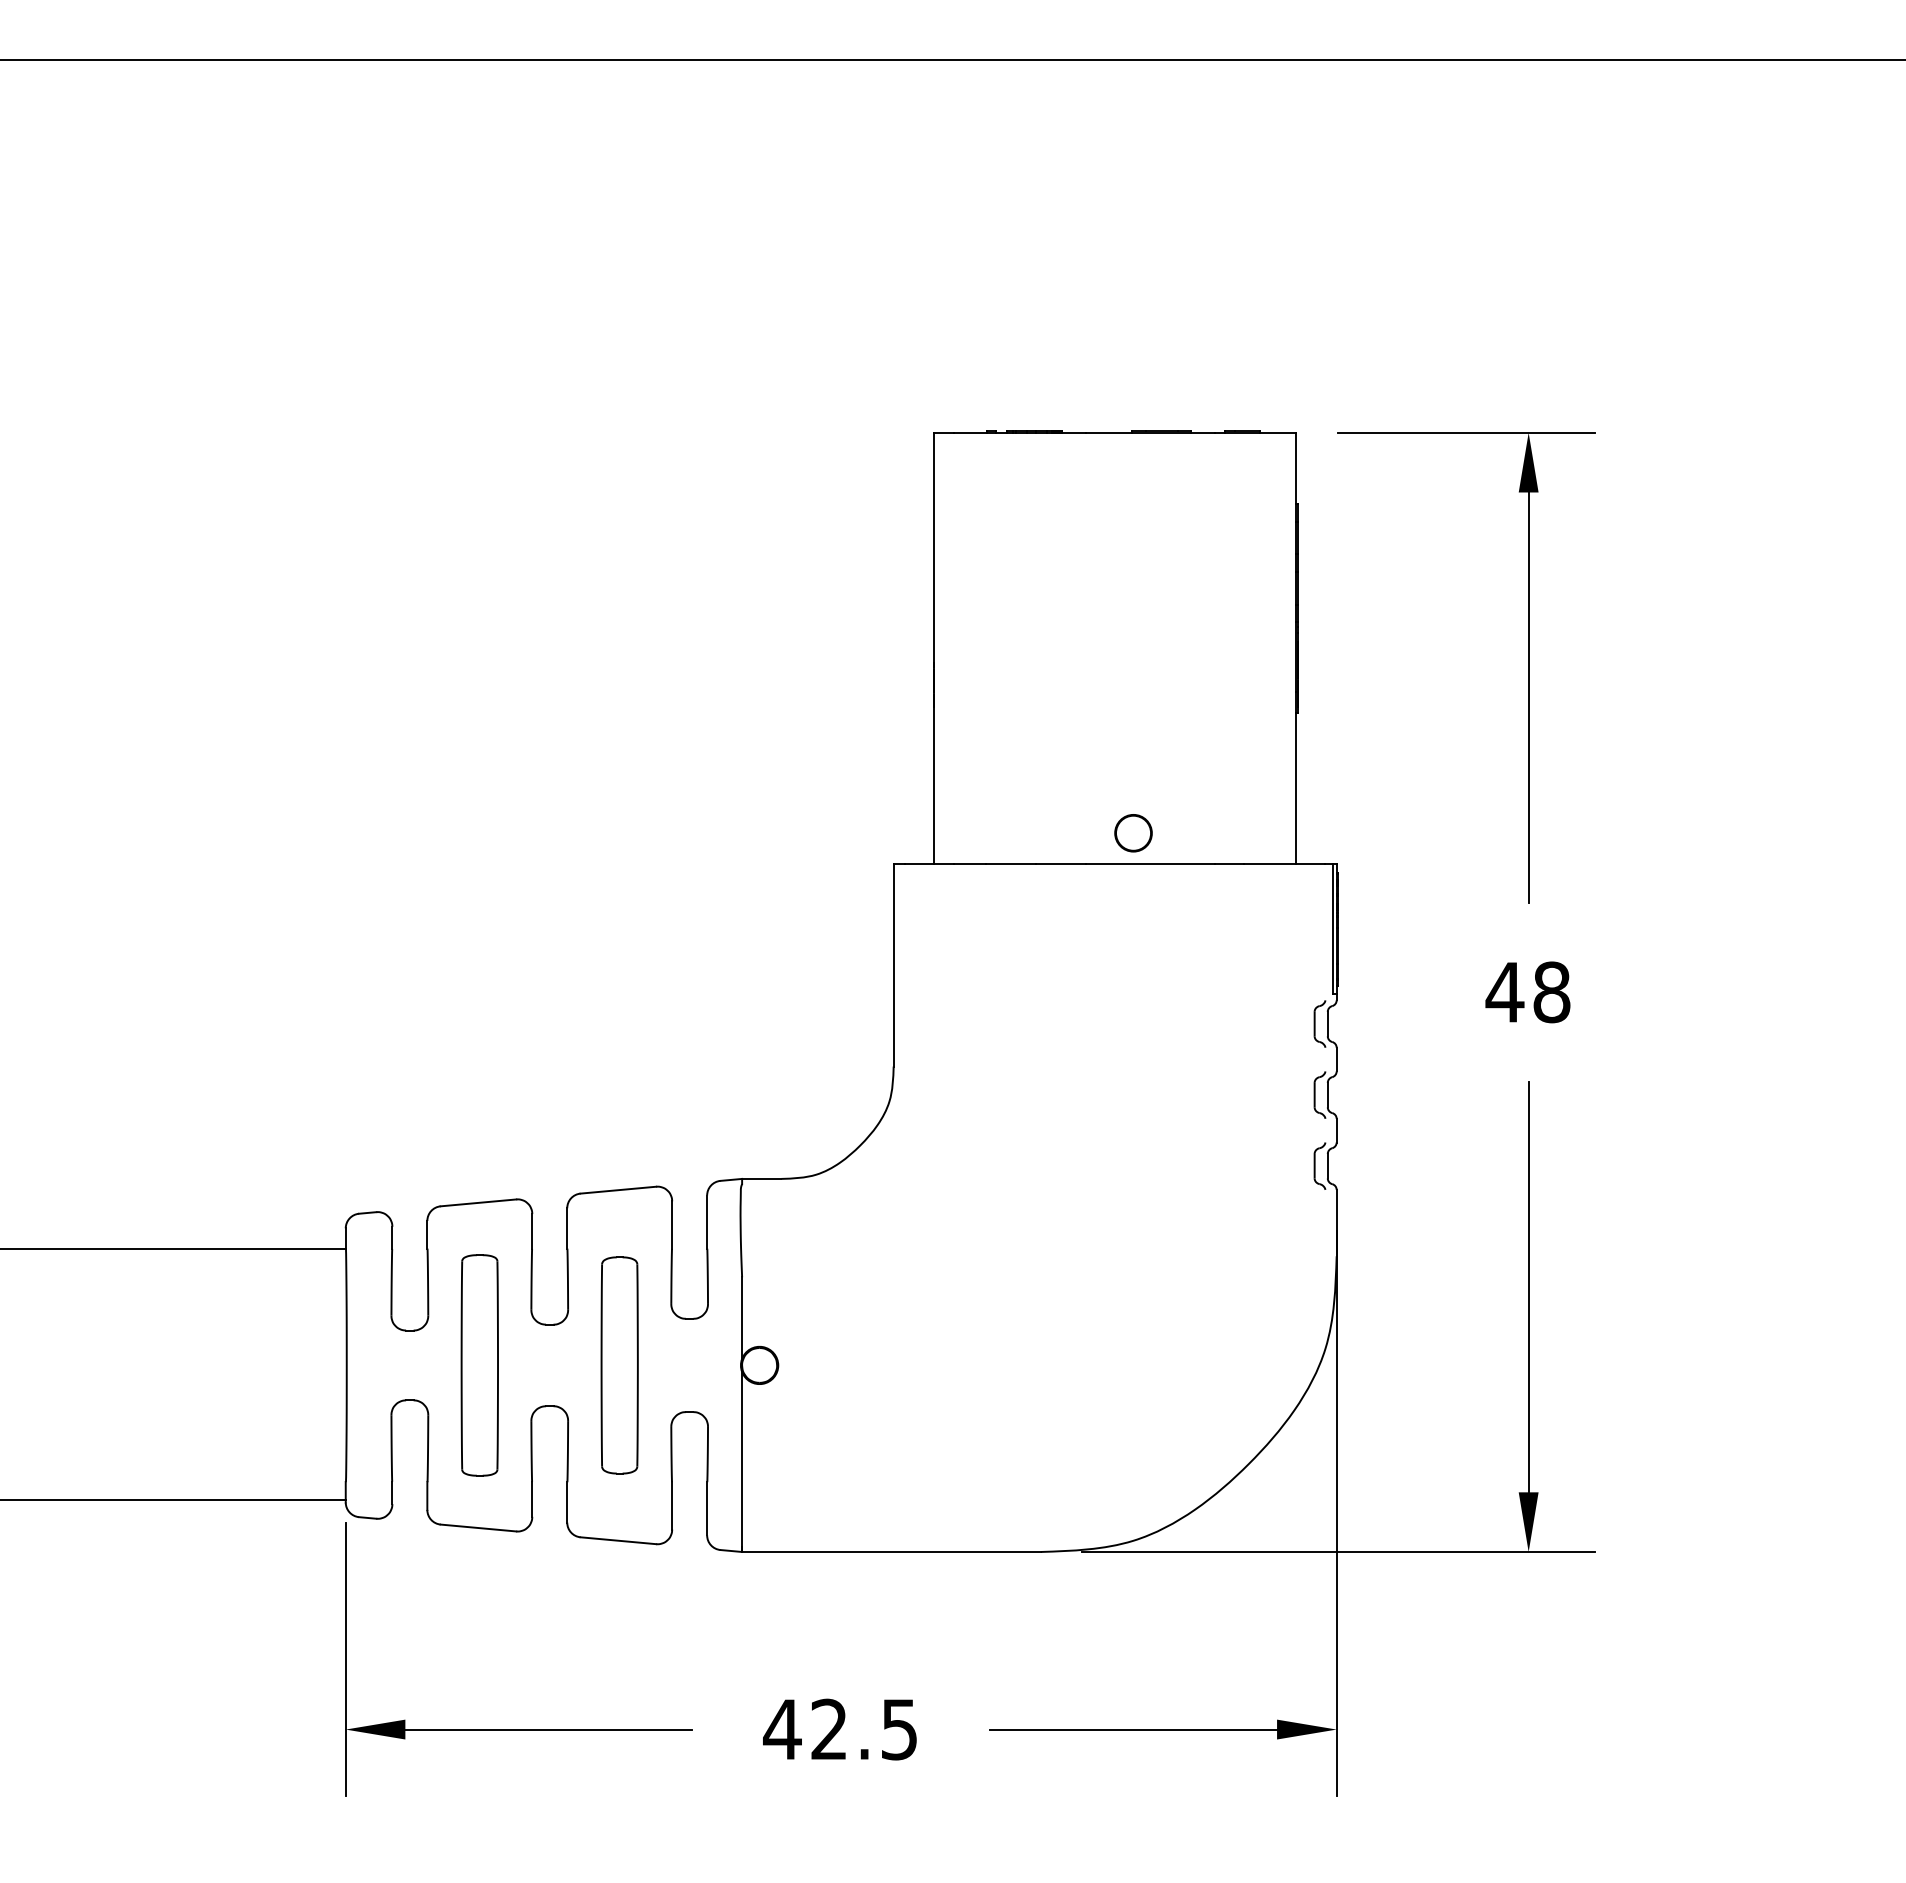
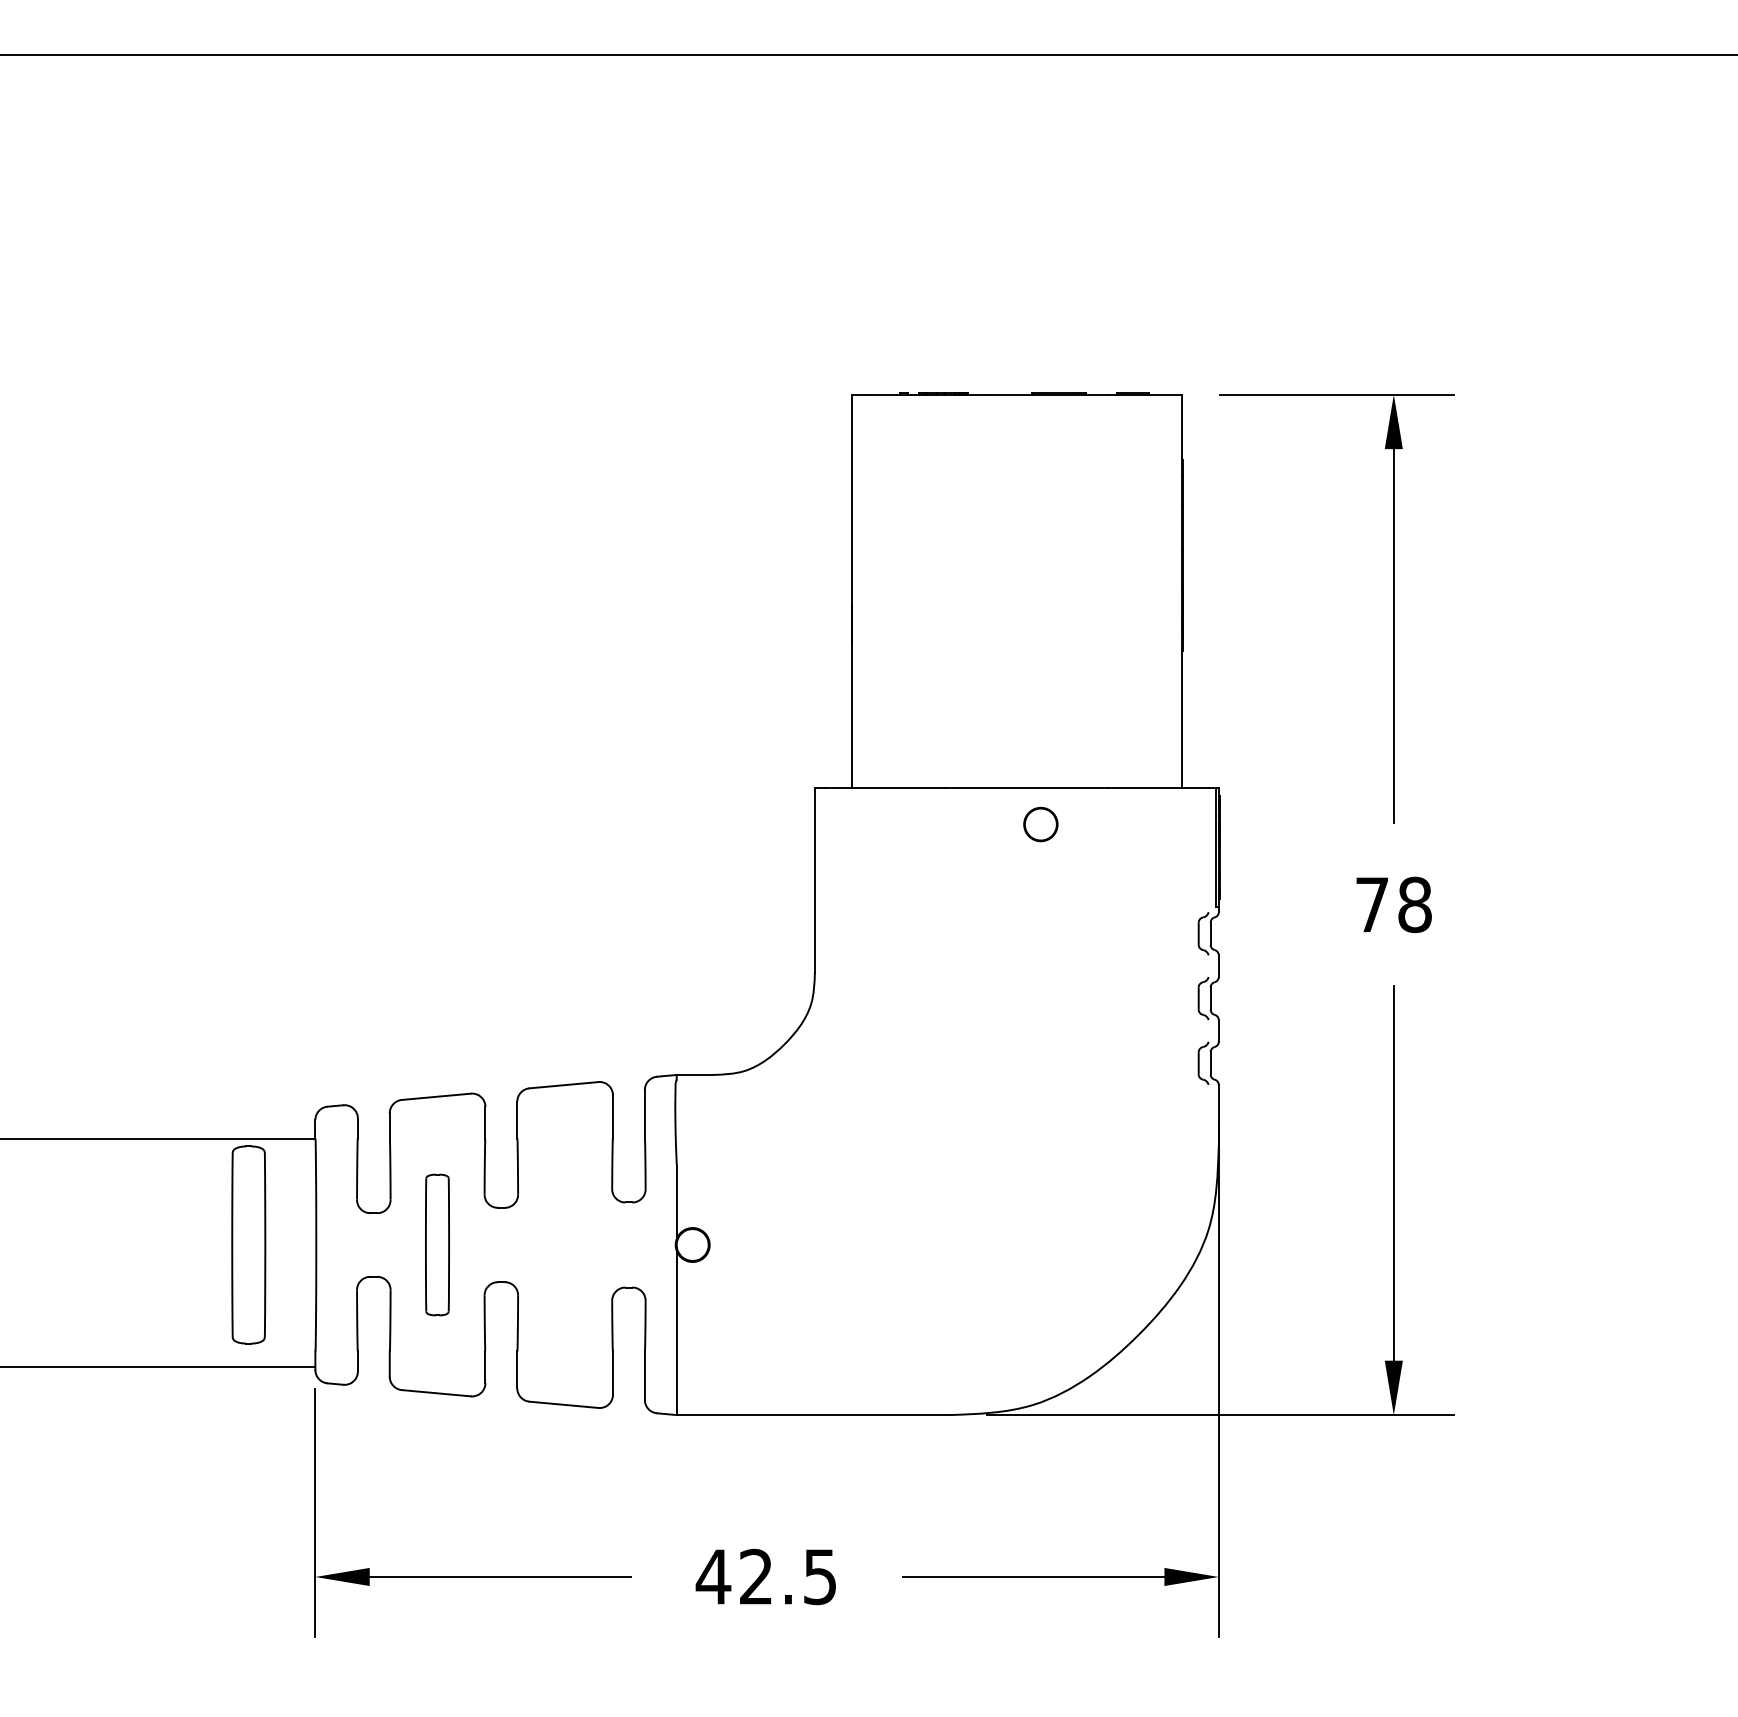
circle: (1133, 833) -> (1040, 824), moved
text: (1504, 992) -> (1371, 904), 48 -> 78
part: (479, 1365) -> (437, 1245), size x0.7
part: (619, 1365) -> (248, 1245), moved

